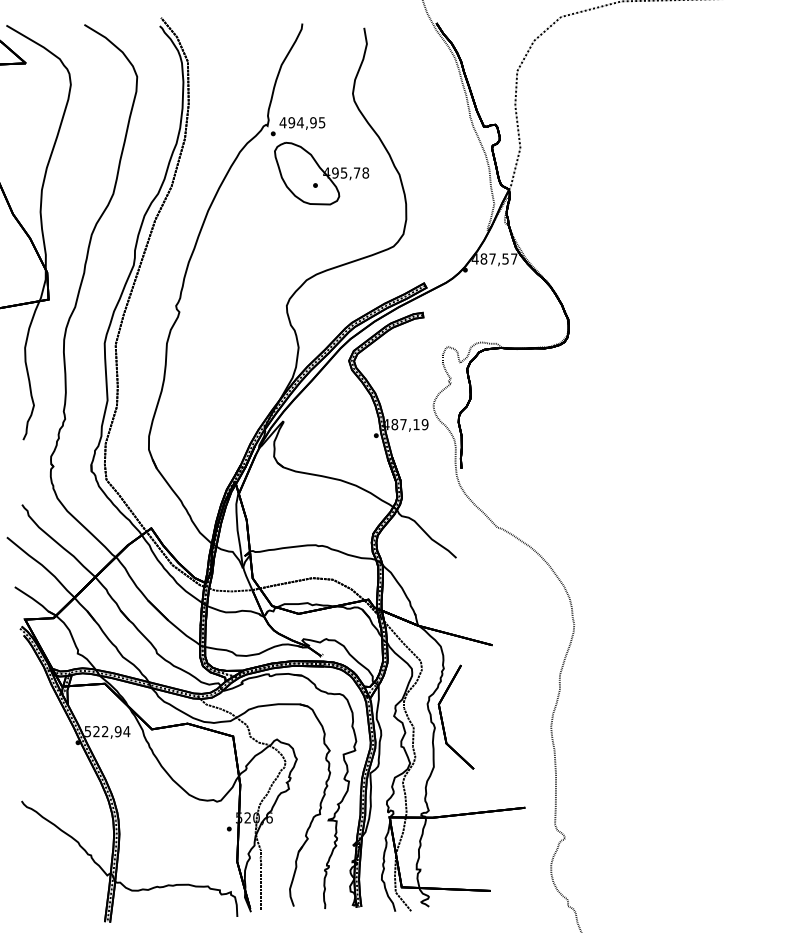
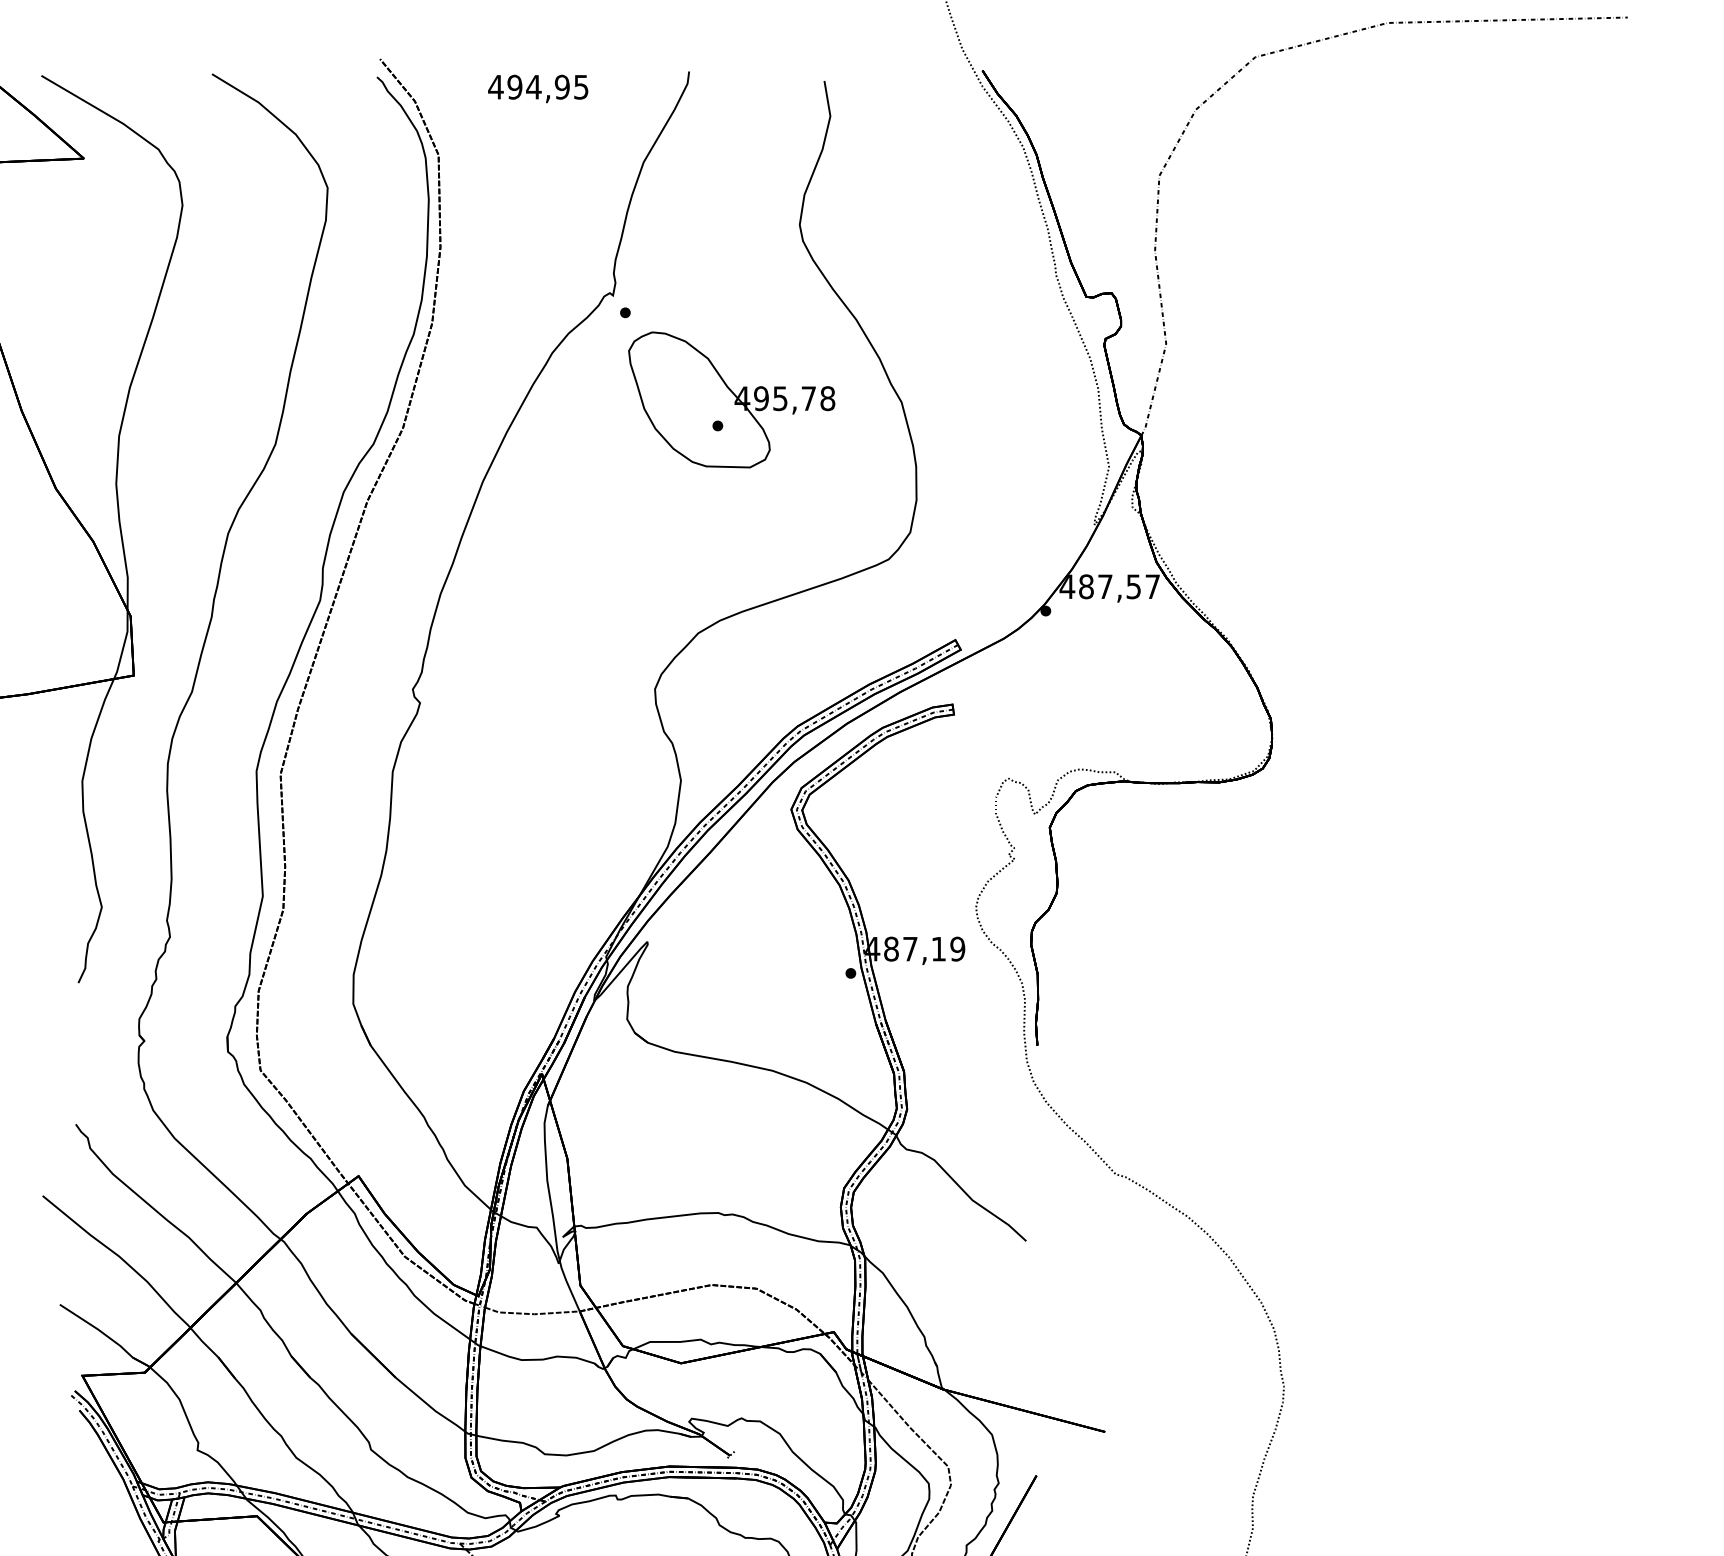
text: (302, 123) -> (538, 88), moved

